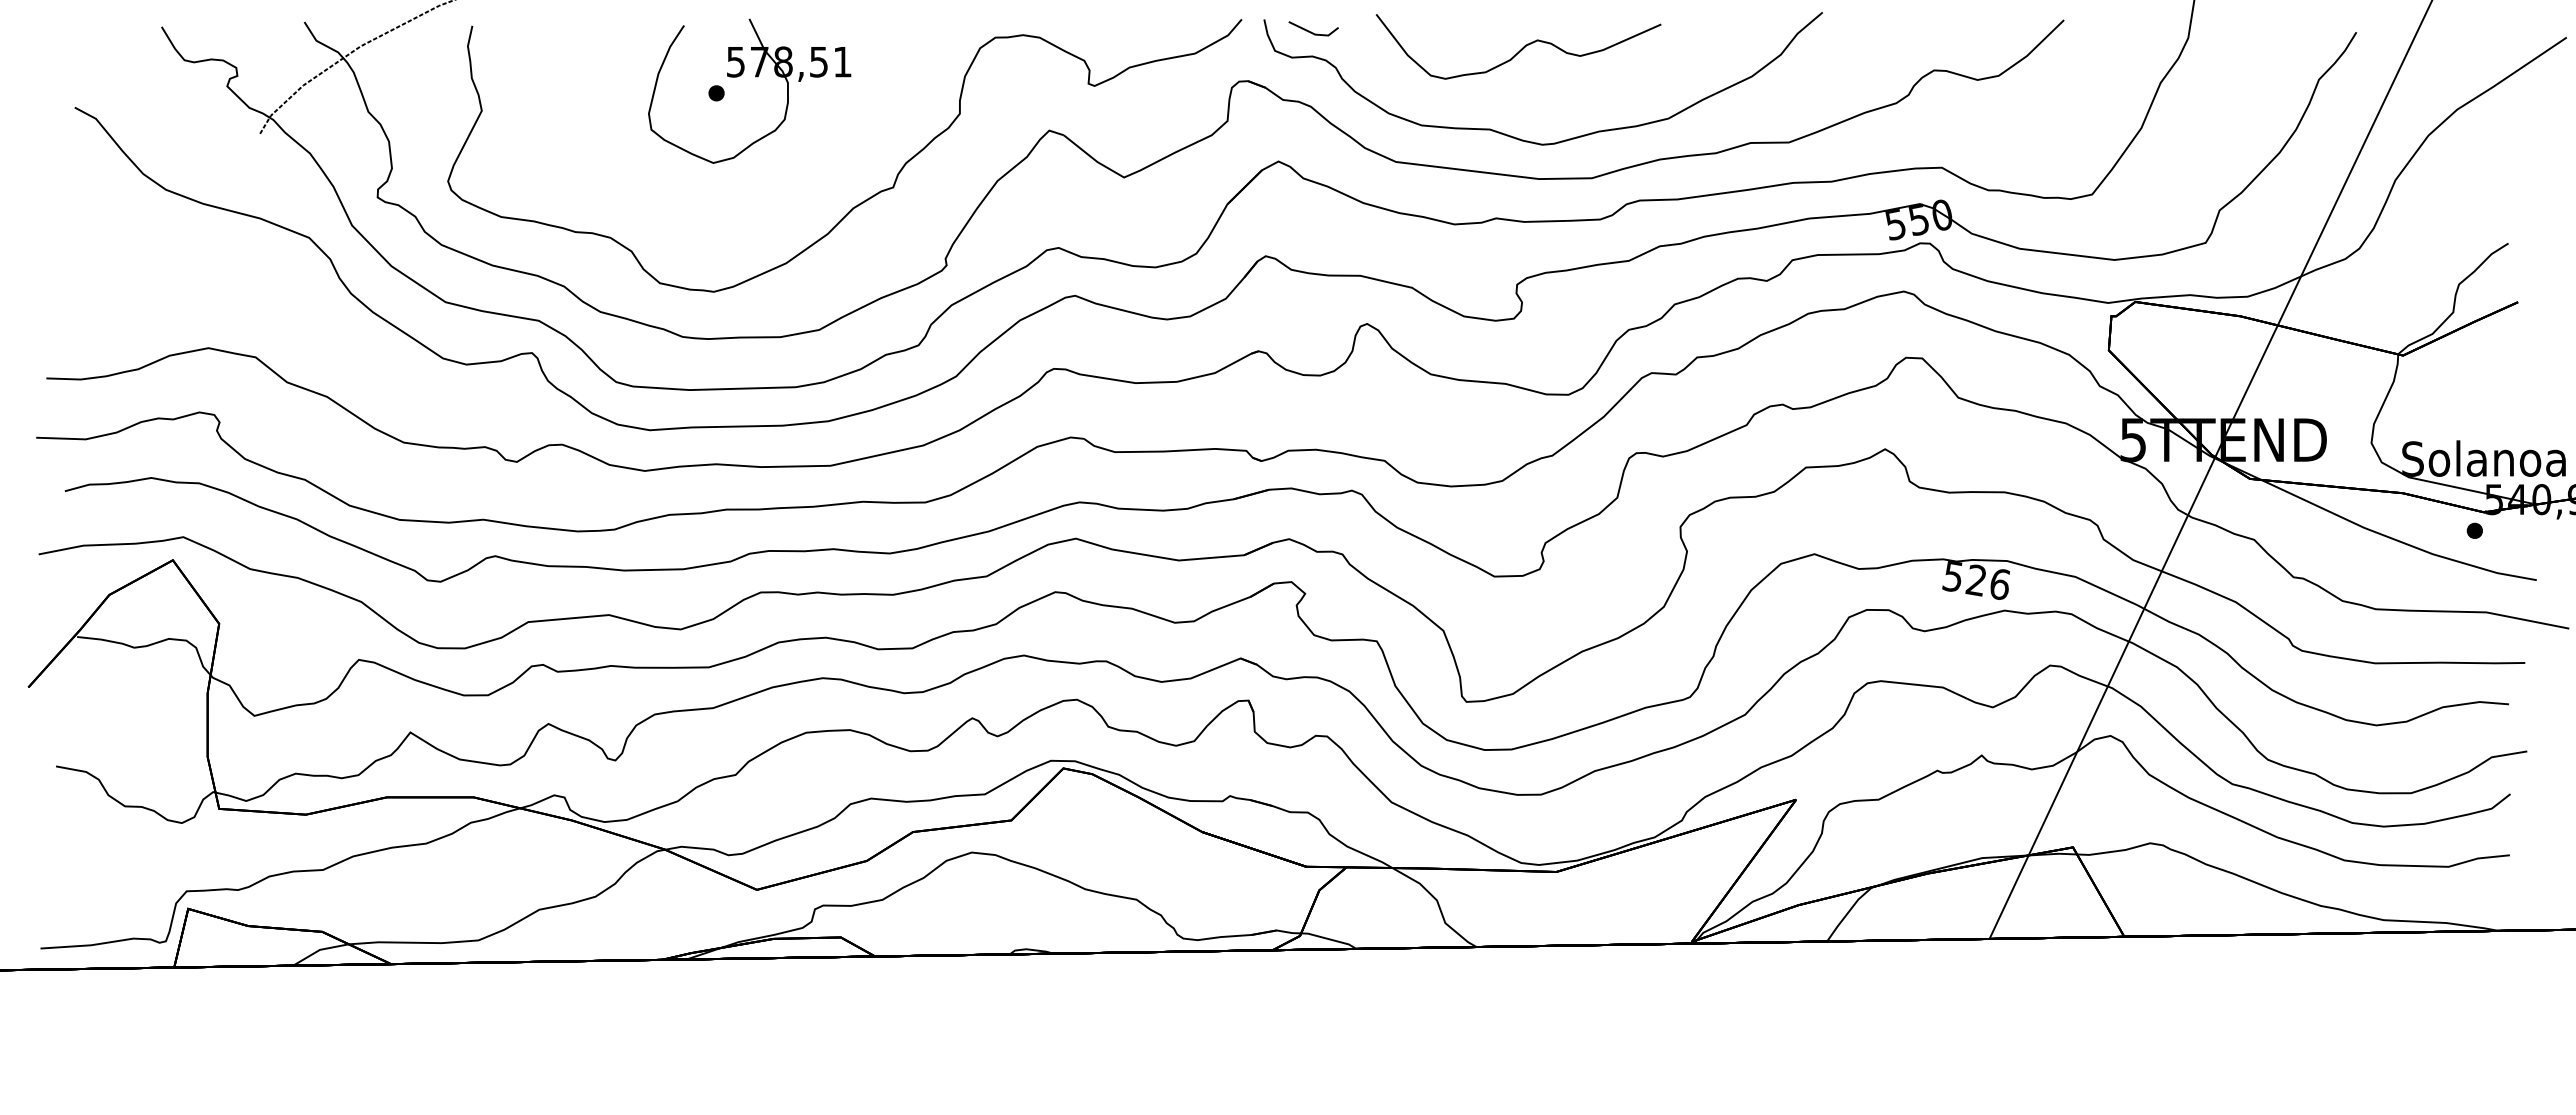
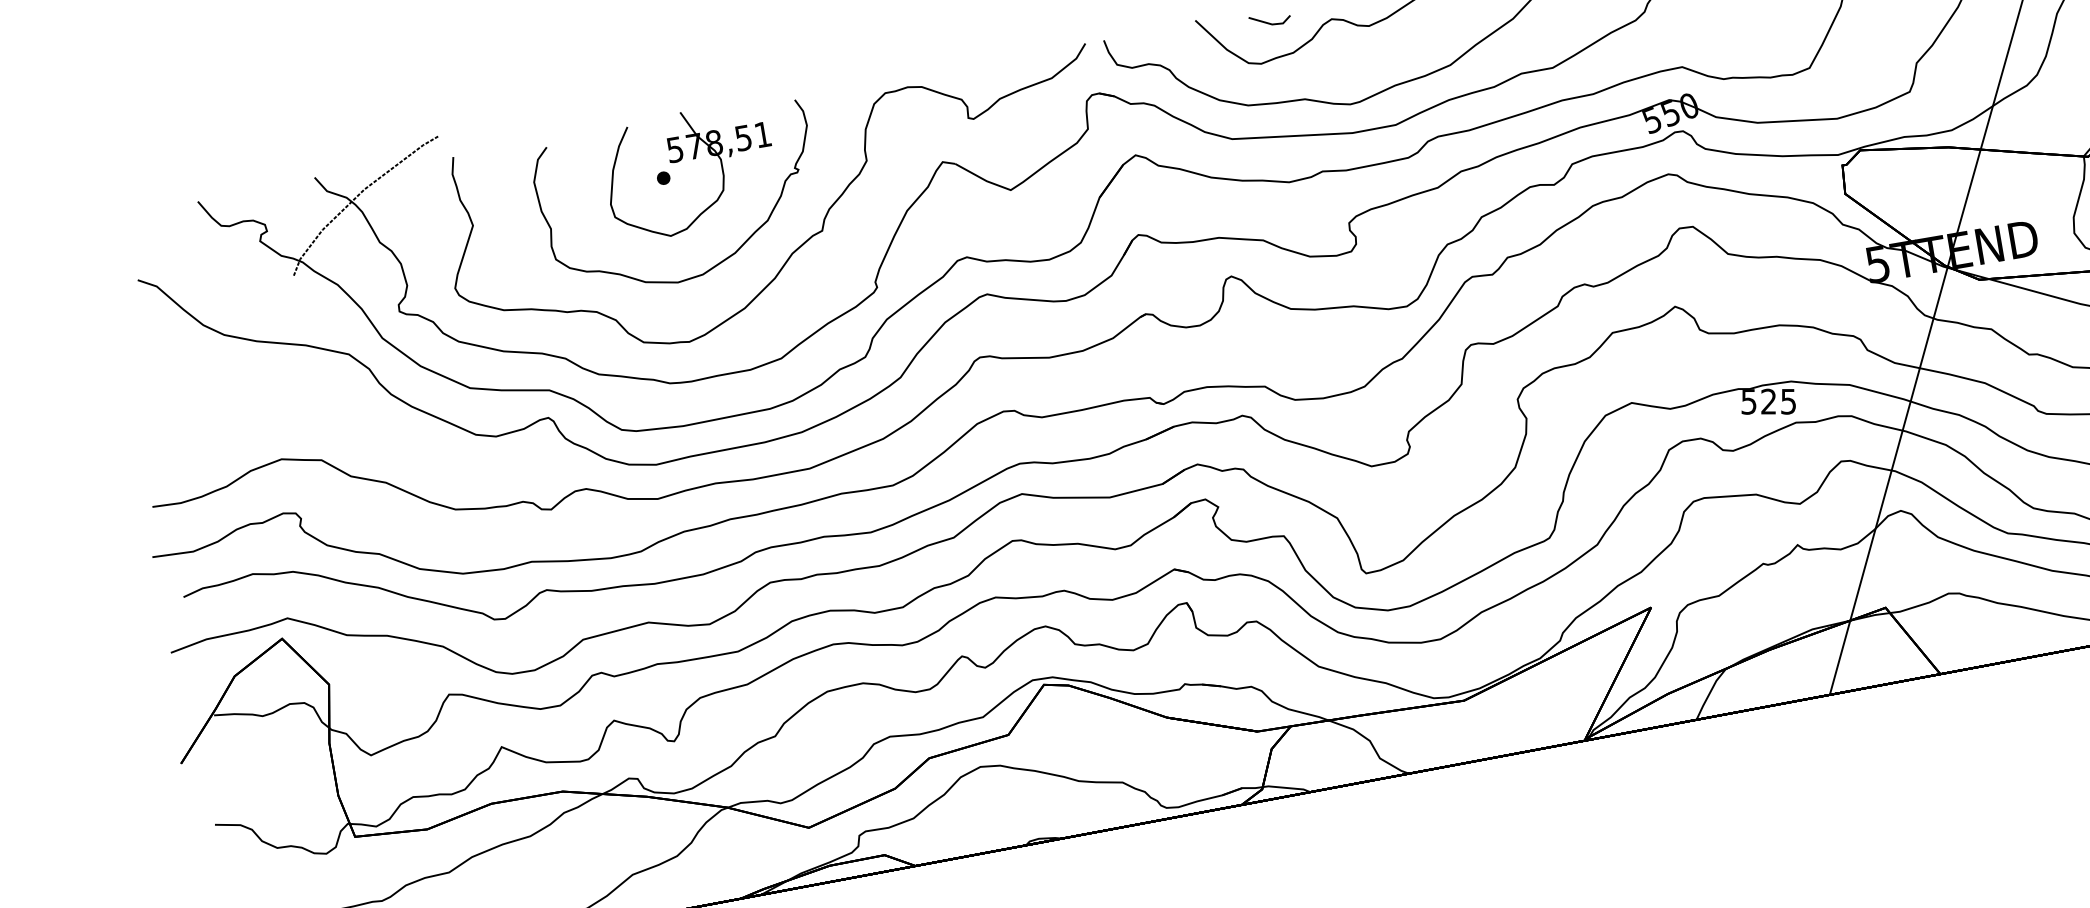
line: (1311, 31) -> (1268, 22), moved
curve: (768, 202) -> (721, 260), added
text: (1999, 583) -> (1788, 401), 526 -> 525

